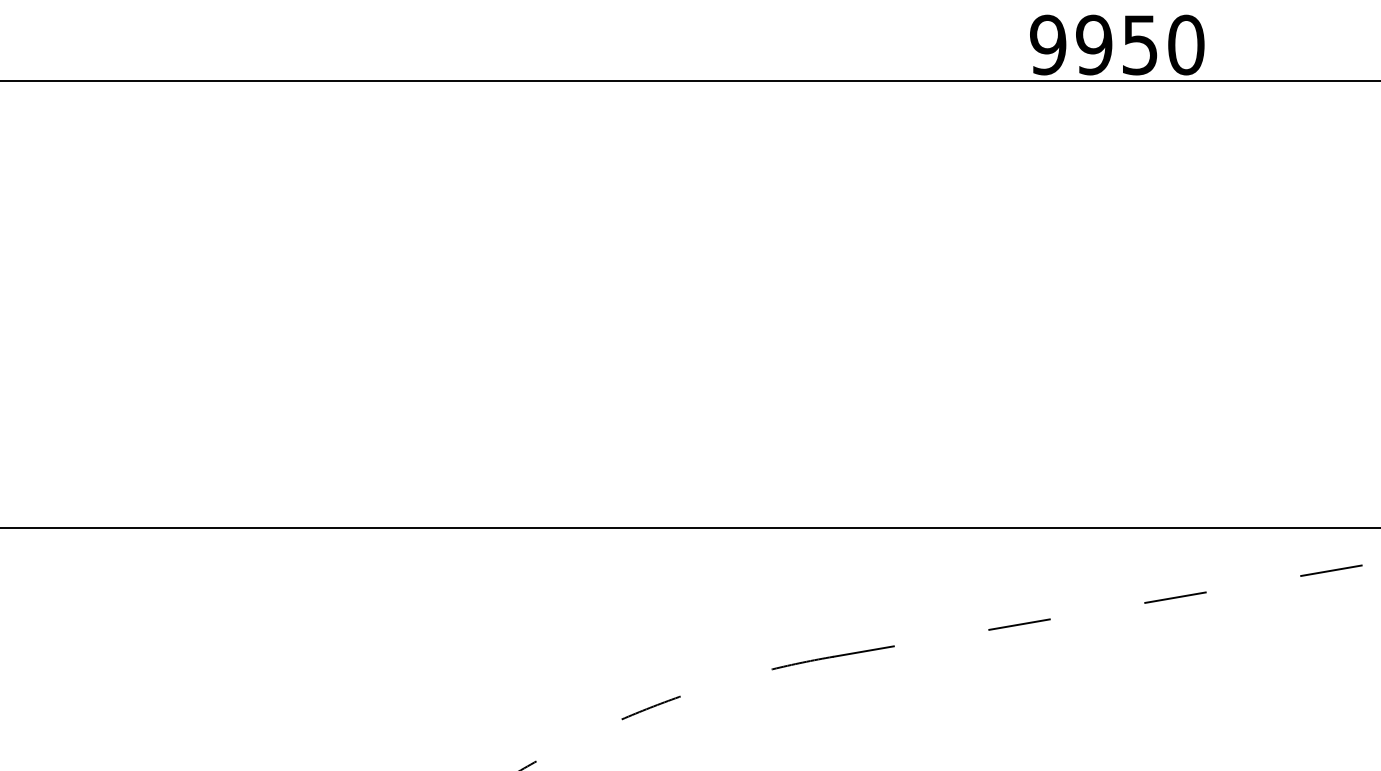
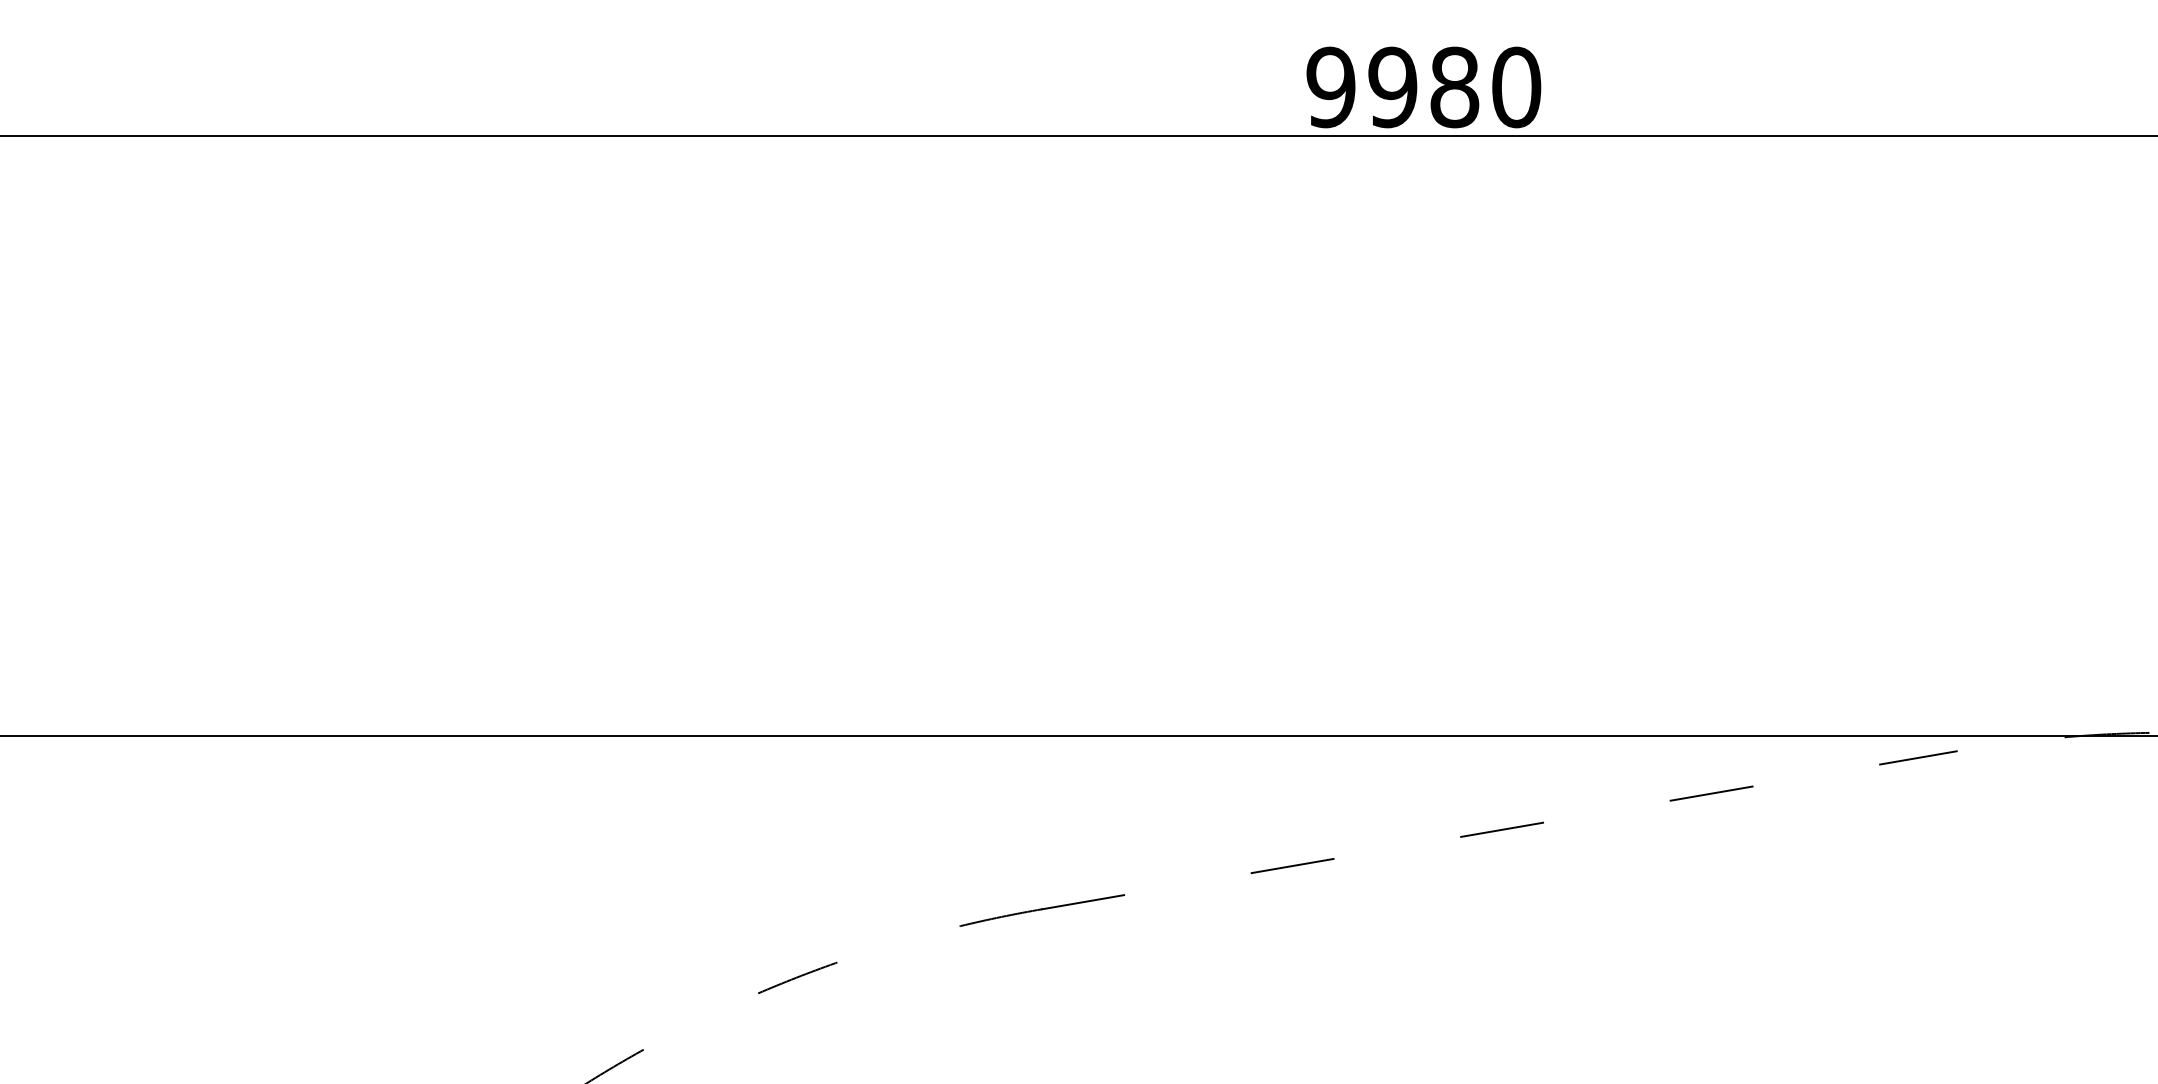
text: (1140, 45) -> (1454, 87), 9950 -> 9980

